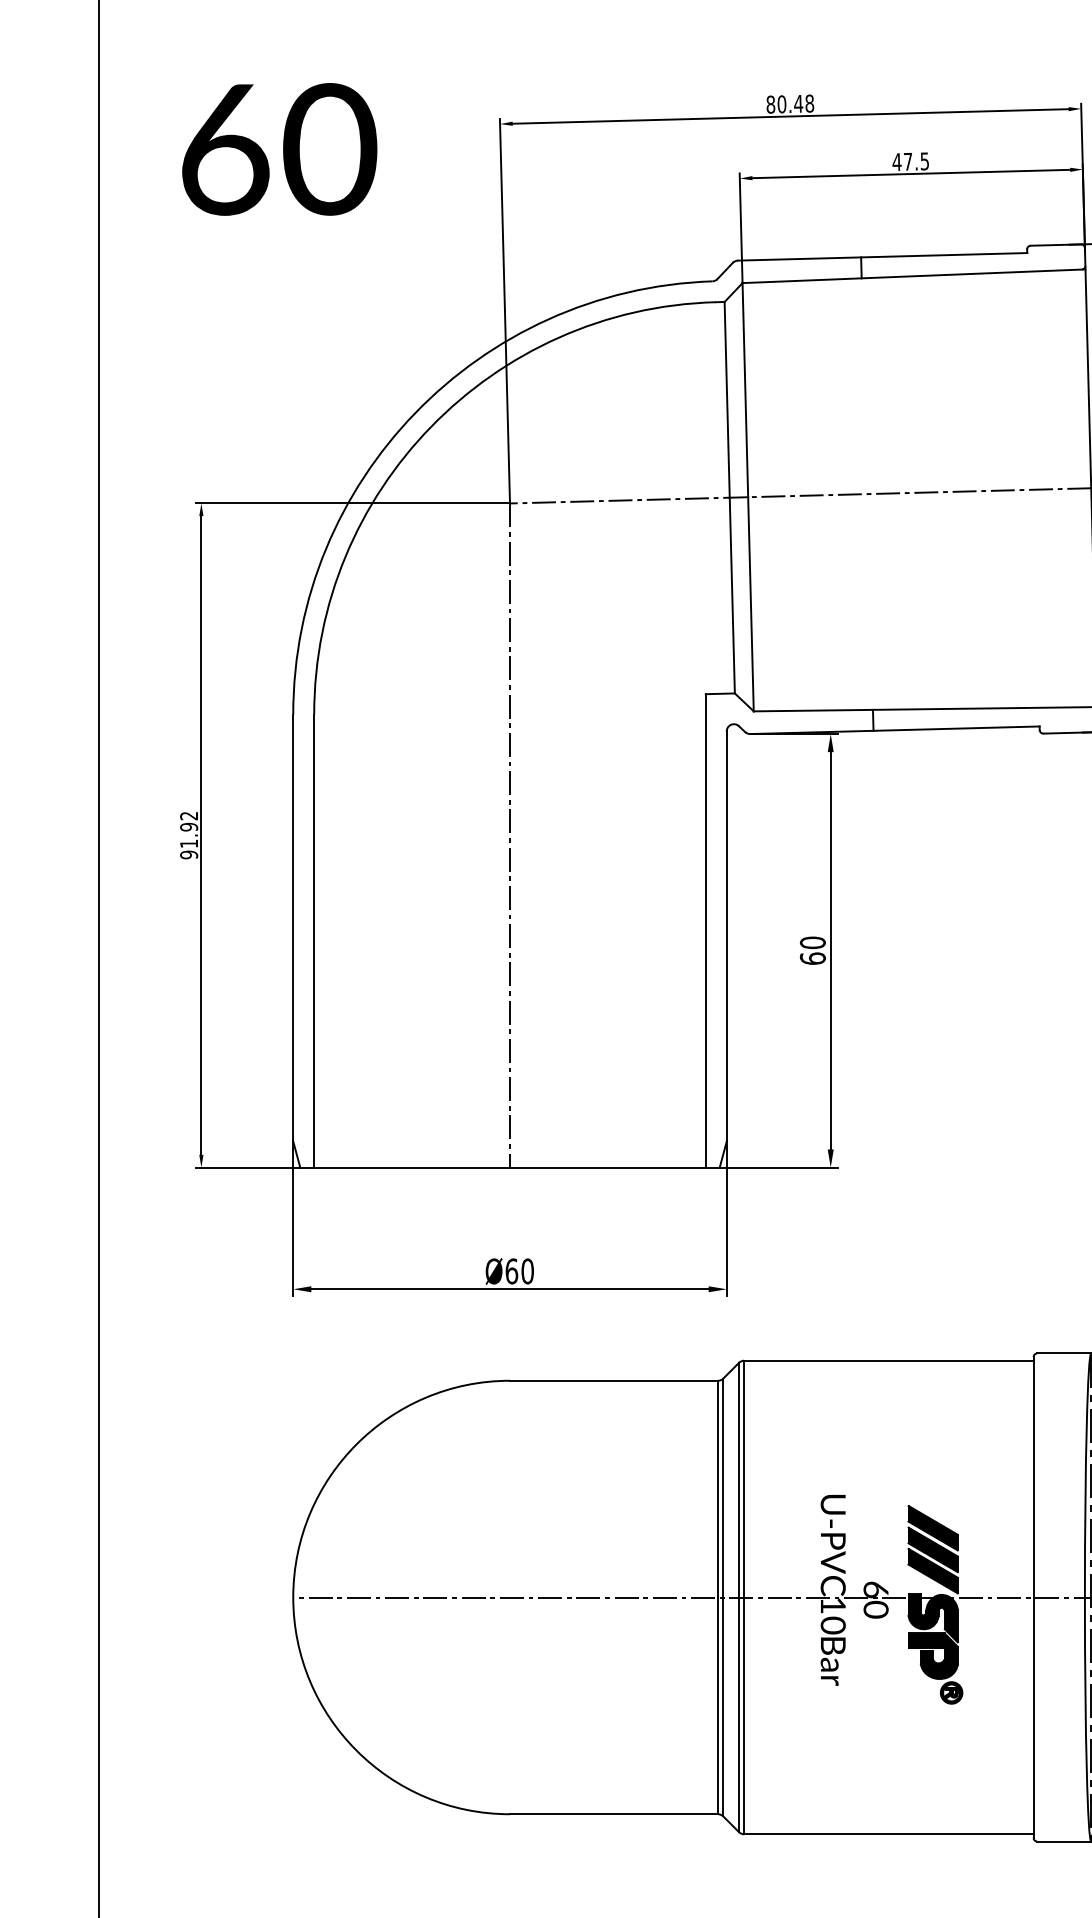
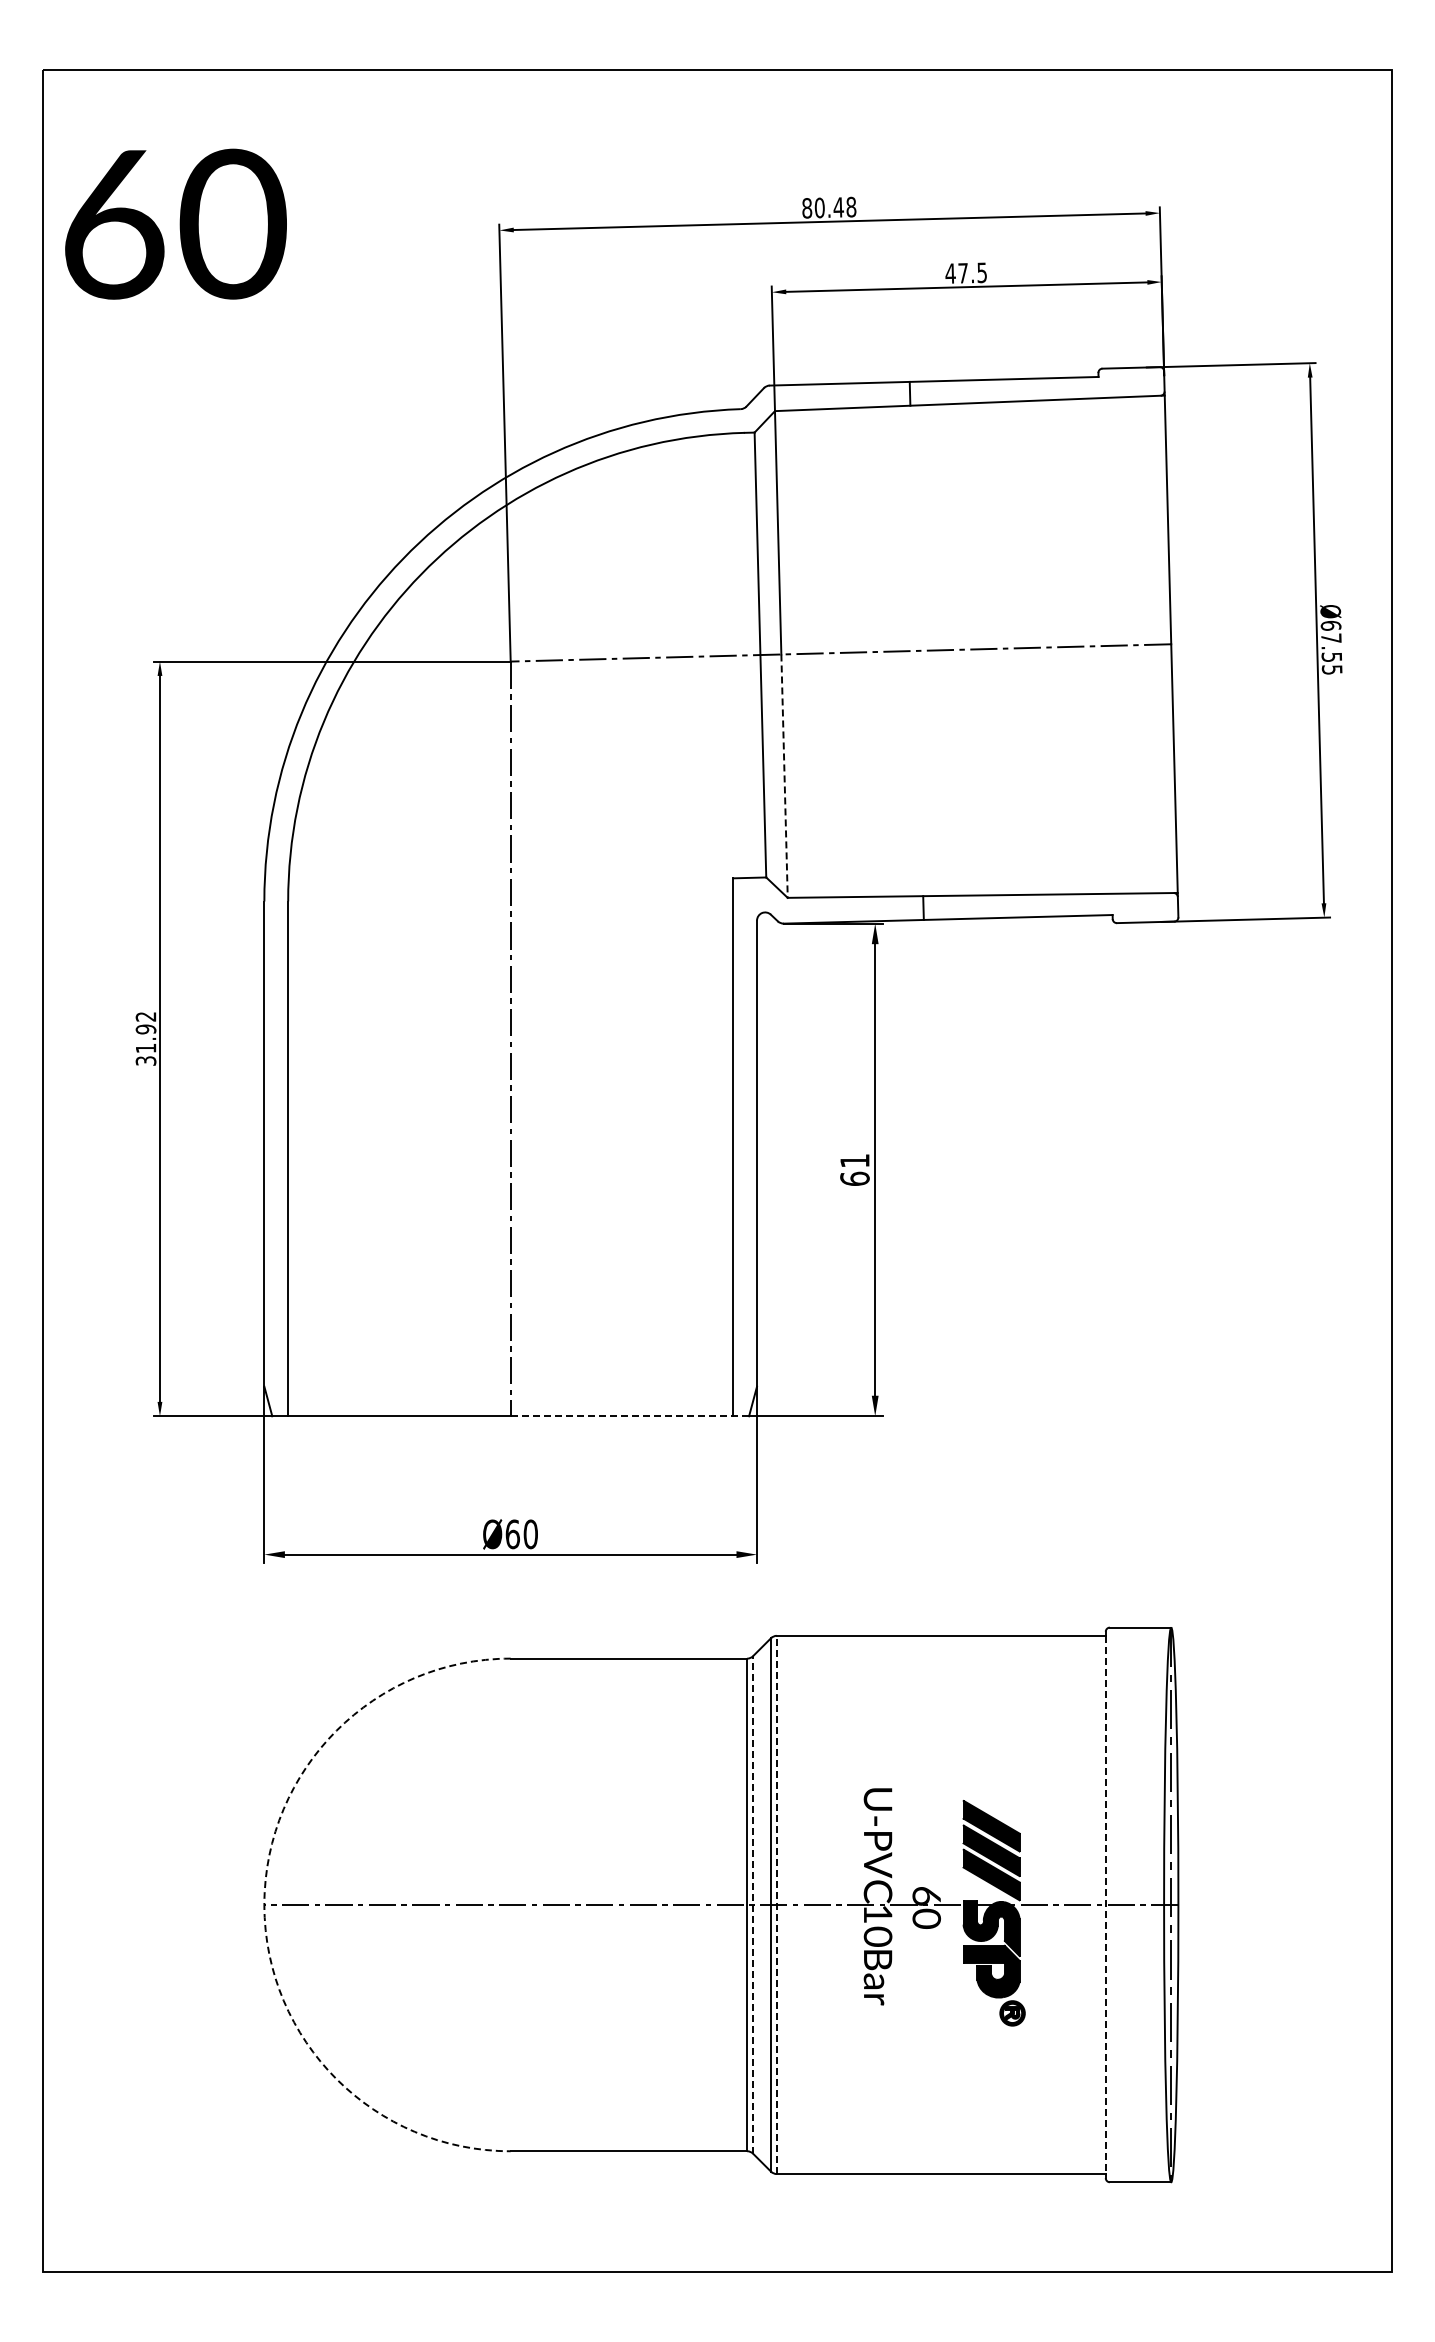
text: (279, 148) -> (175, 223), moved
line: (750, 604) -> (784, 776), solid -> dashed
text: (188, 854) -> (145, 1060), 91.92 -> 31.92
text: (812, 942) -> (854, 1160), 60 -> 61
line: (614, 1167) -> (629, 1416), solid -> dashed
arc: (293, 1597) -> (264, 1904), solid -> dashed
line: (723, 1597) -> (753, 1904), solid -> dashed
line: (743, 1597) -> (776, 1904), solid -> dashed
line: (1033, 1598) -> (1105, 1905), solid -> dashed

